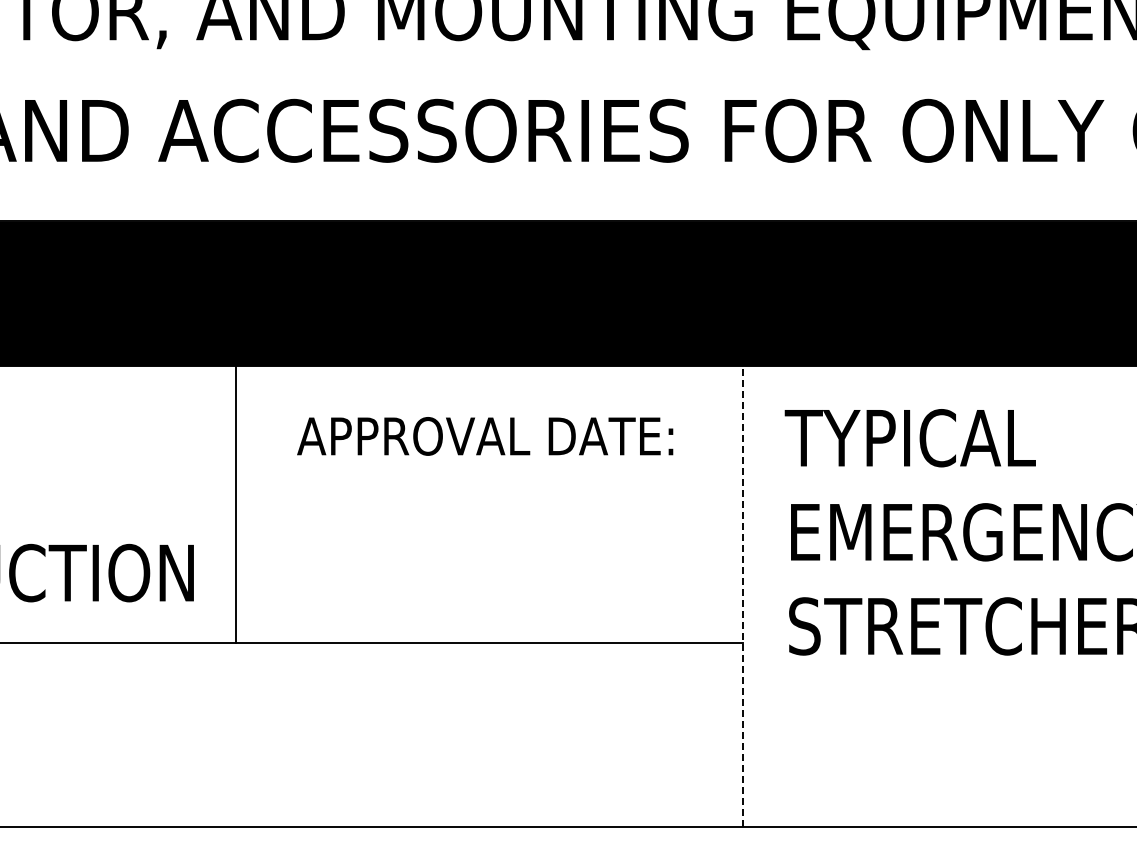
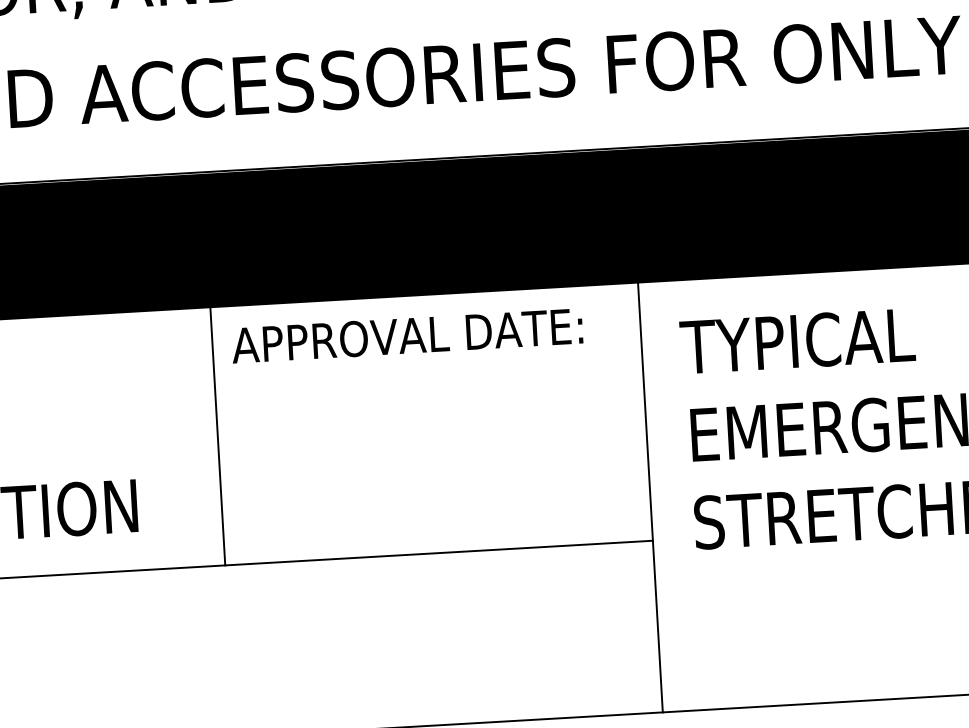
text: (485, 436) -> (407, 336), moved
line: (236, 503) -> (217, 435), moved
line: (743, 596) -> (650, 497), dashed -> solid

